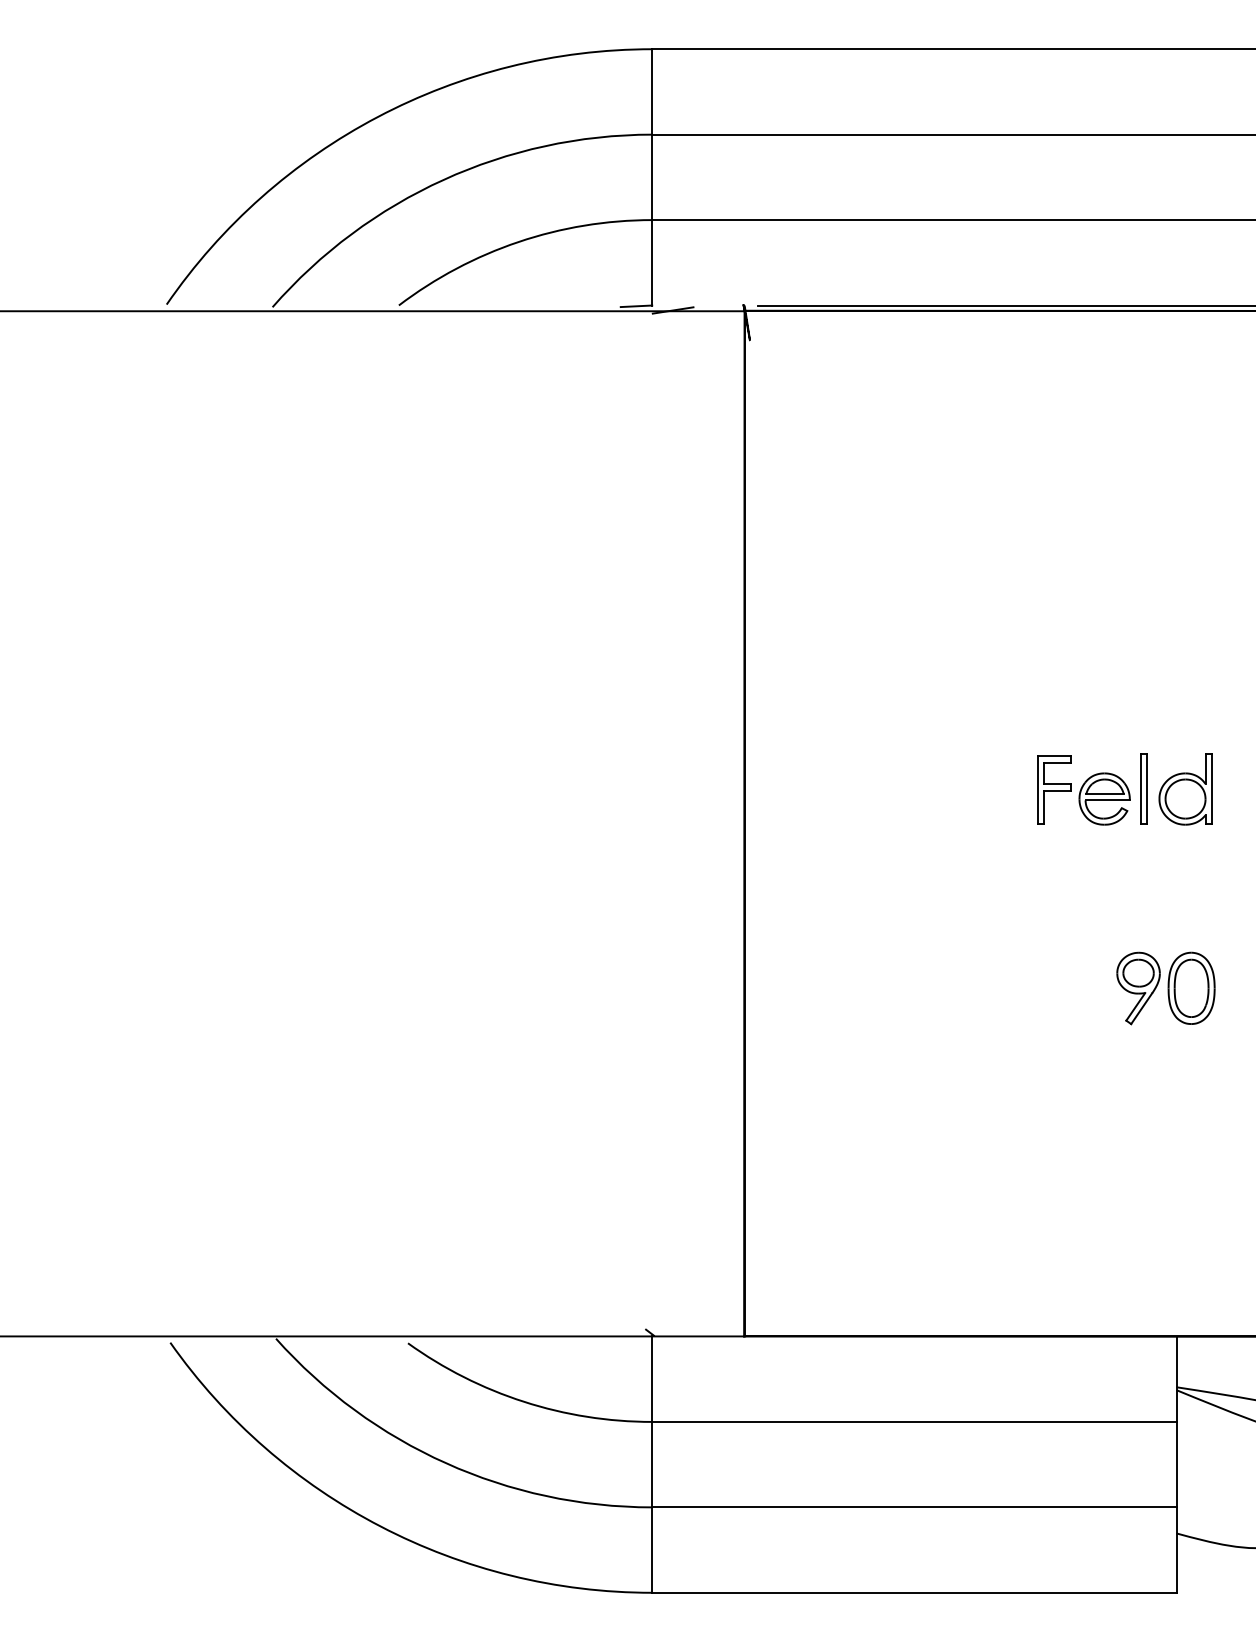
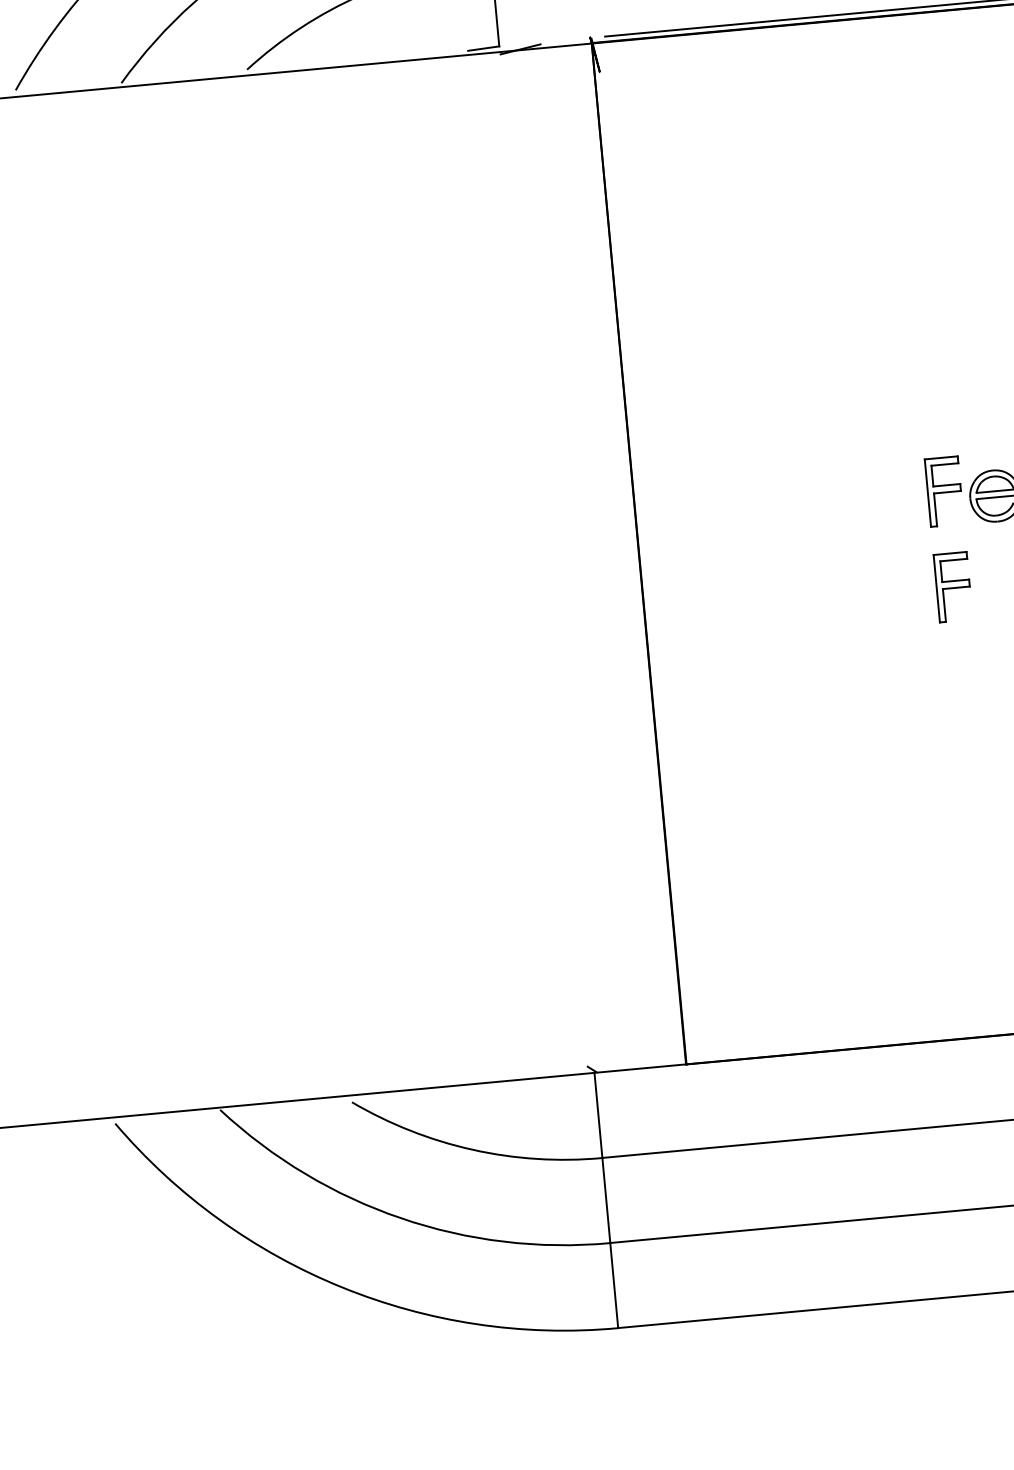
part: (1054, 885) -> (953, 586), added

